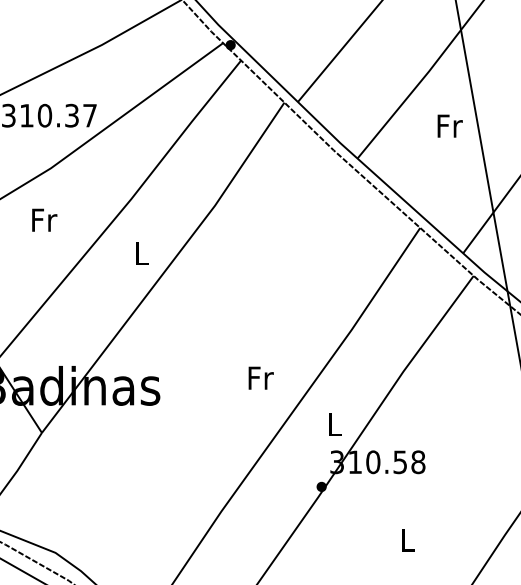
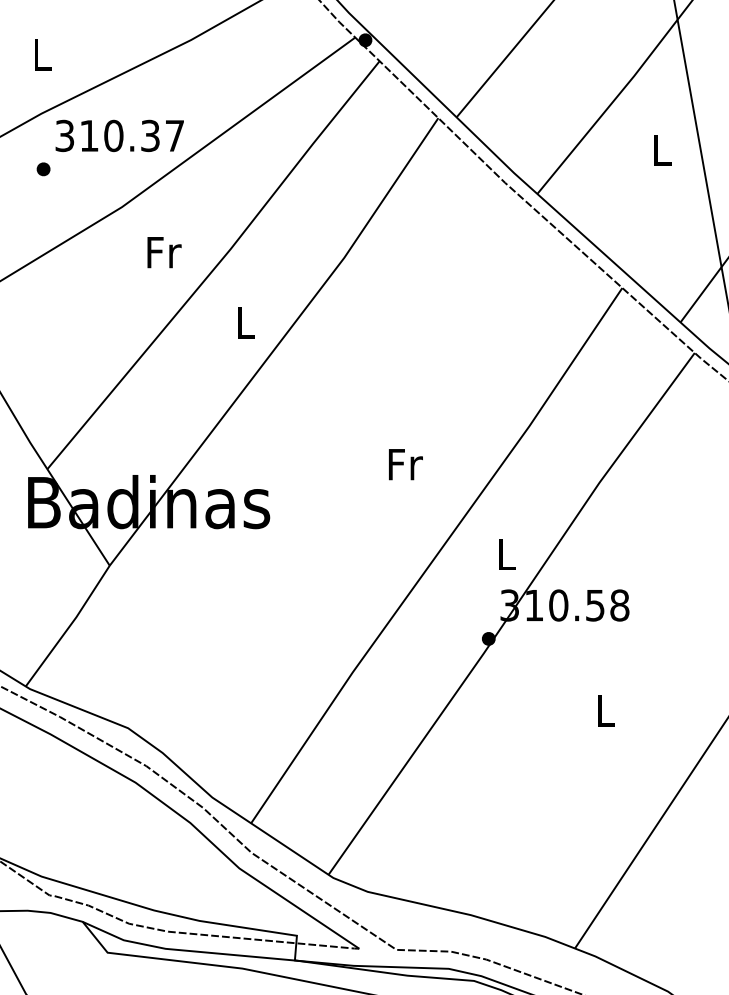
text: (450, 125) -> (663, 149), Fr -> L
text: (44, 220) -> (164, 252), moved
text: (260, 378) -> (405, 464), moved

